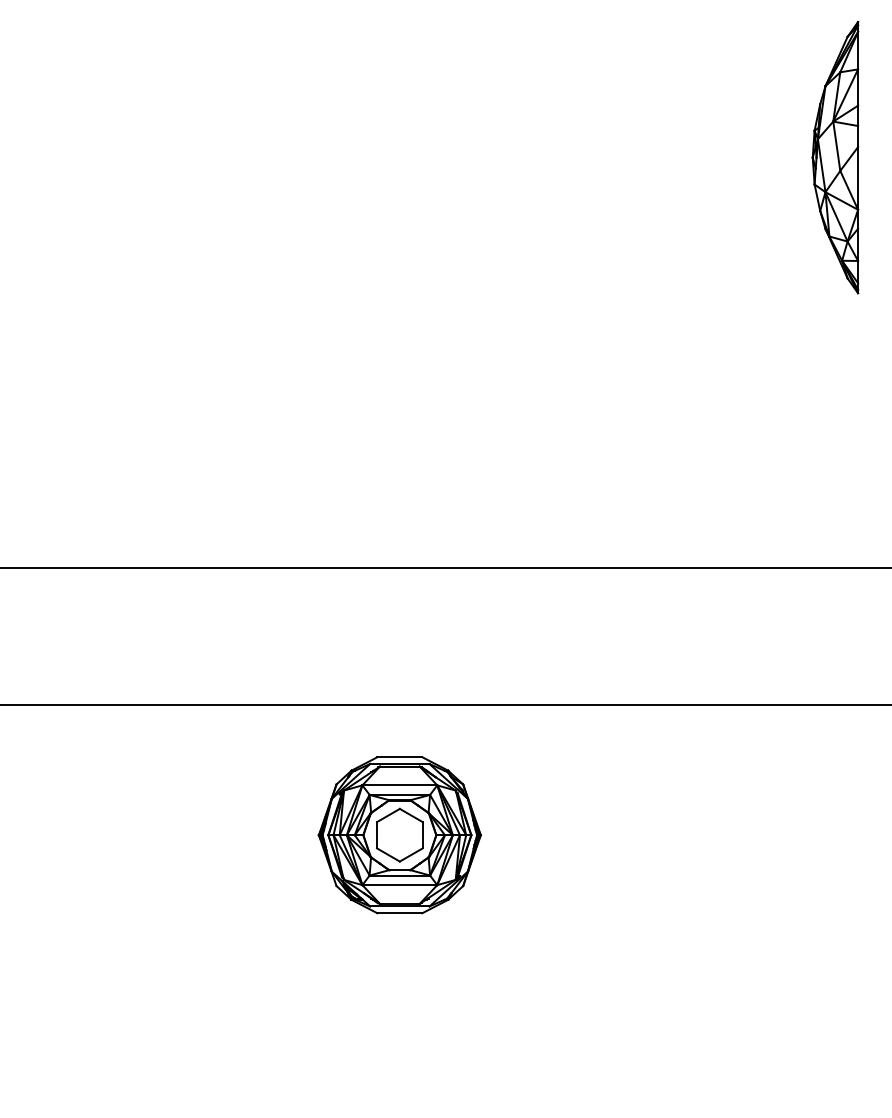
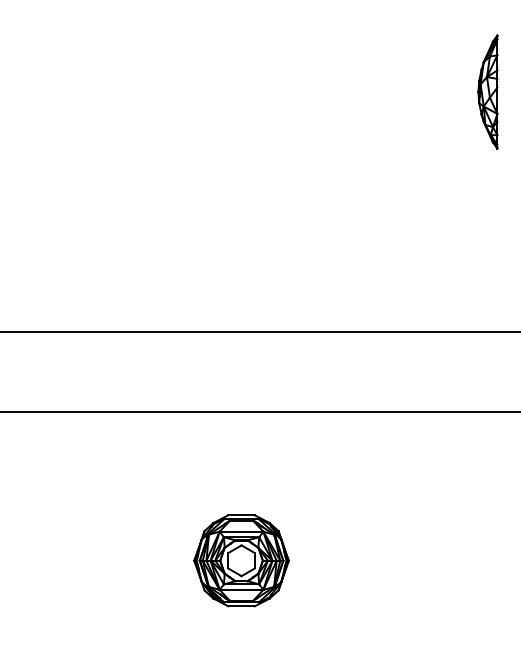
part: (834, 156) -> (487, 91), size x0.71
part: (399, 834) -> (241, 560), moved

